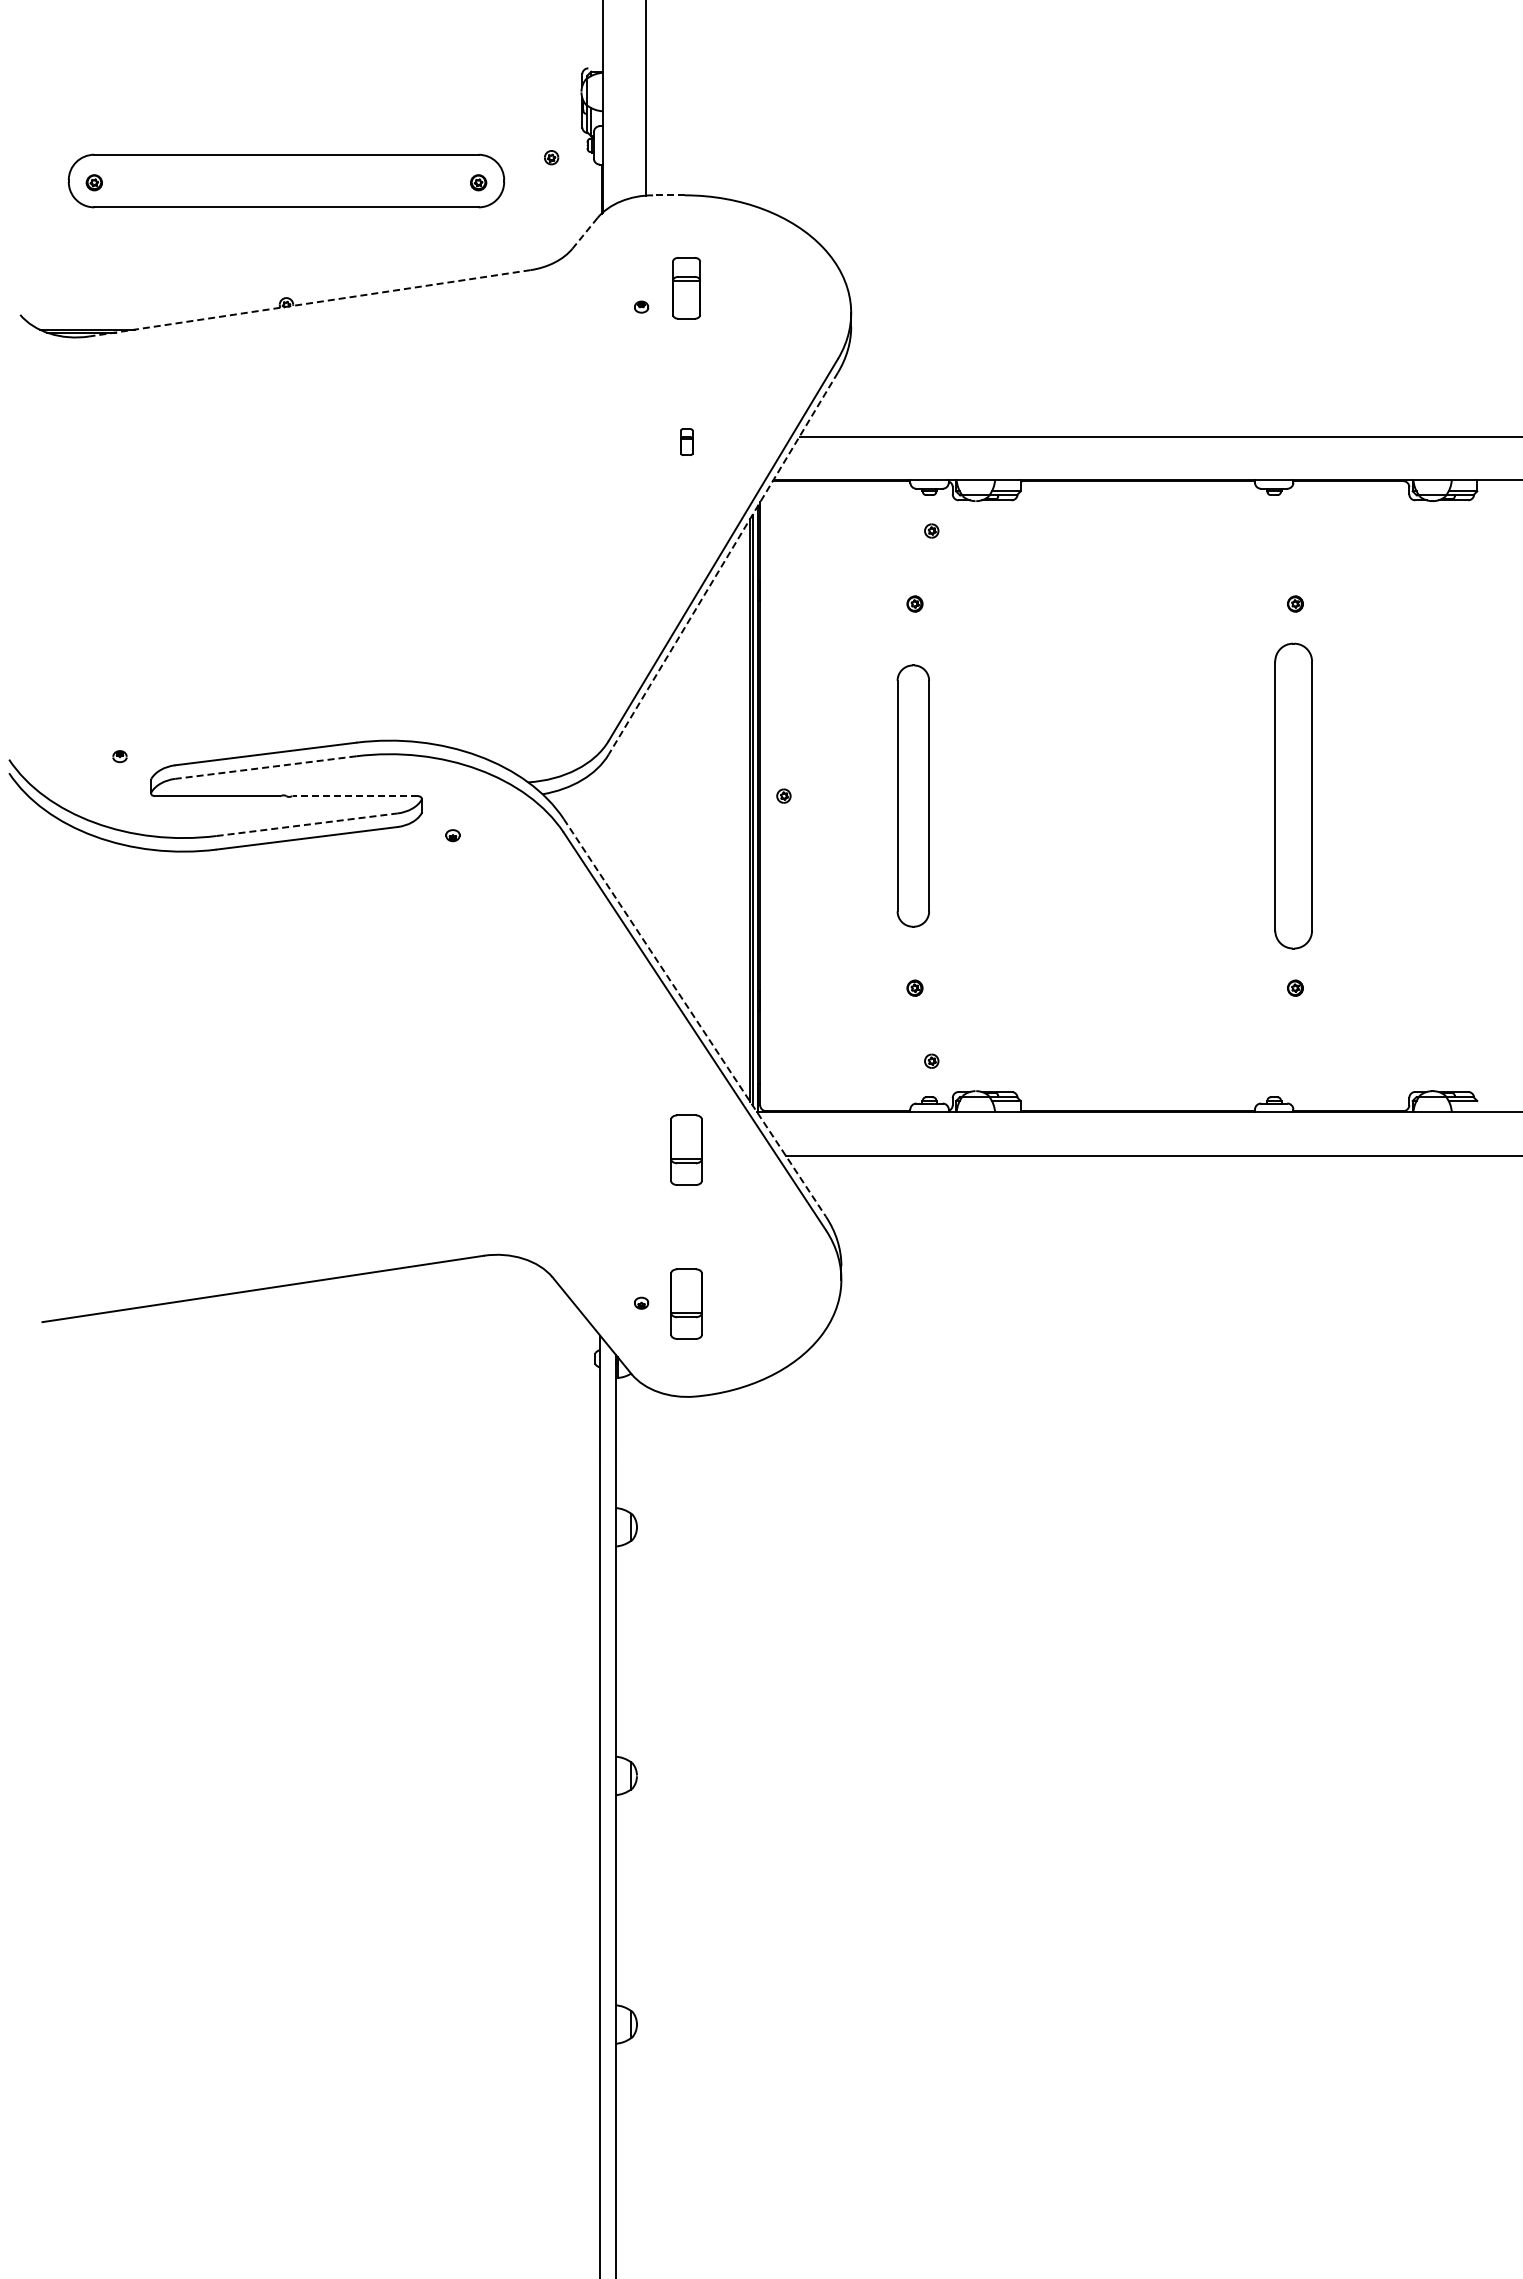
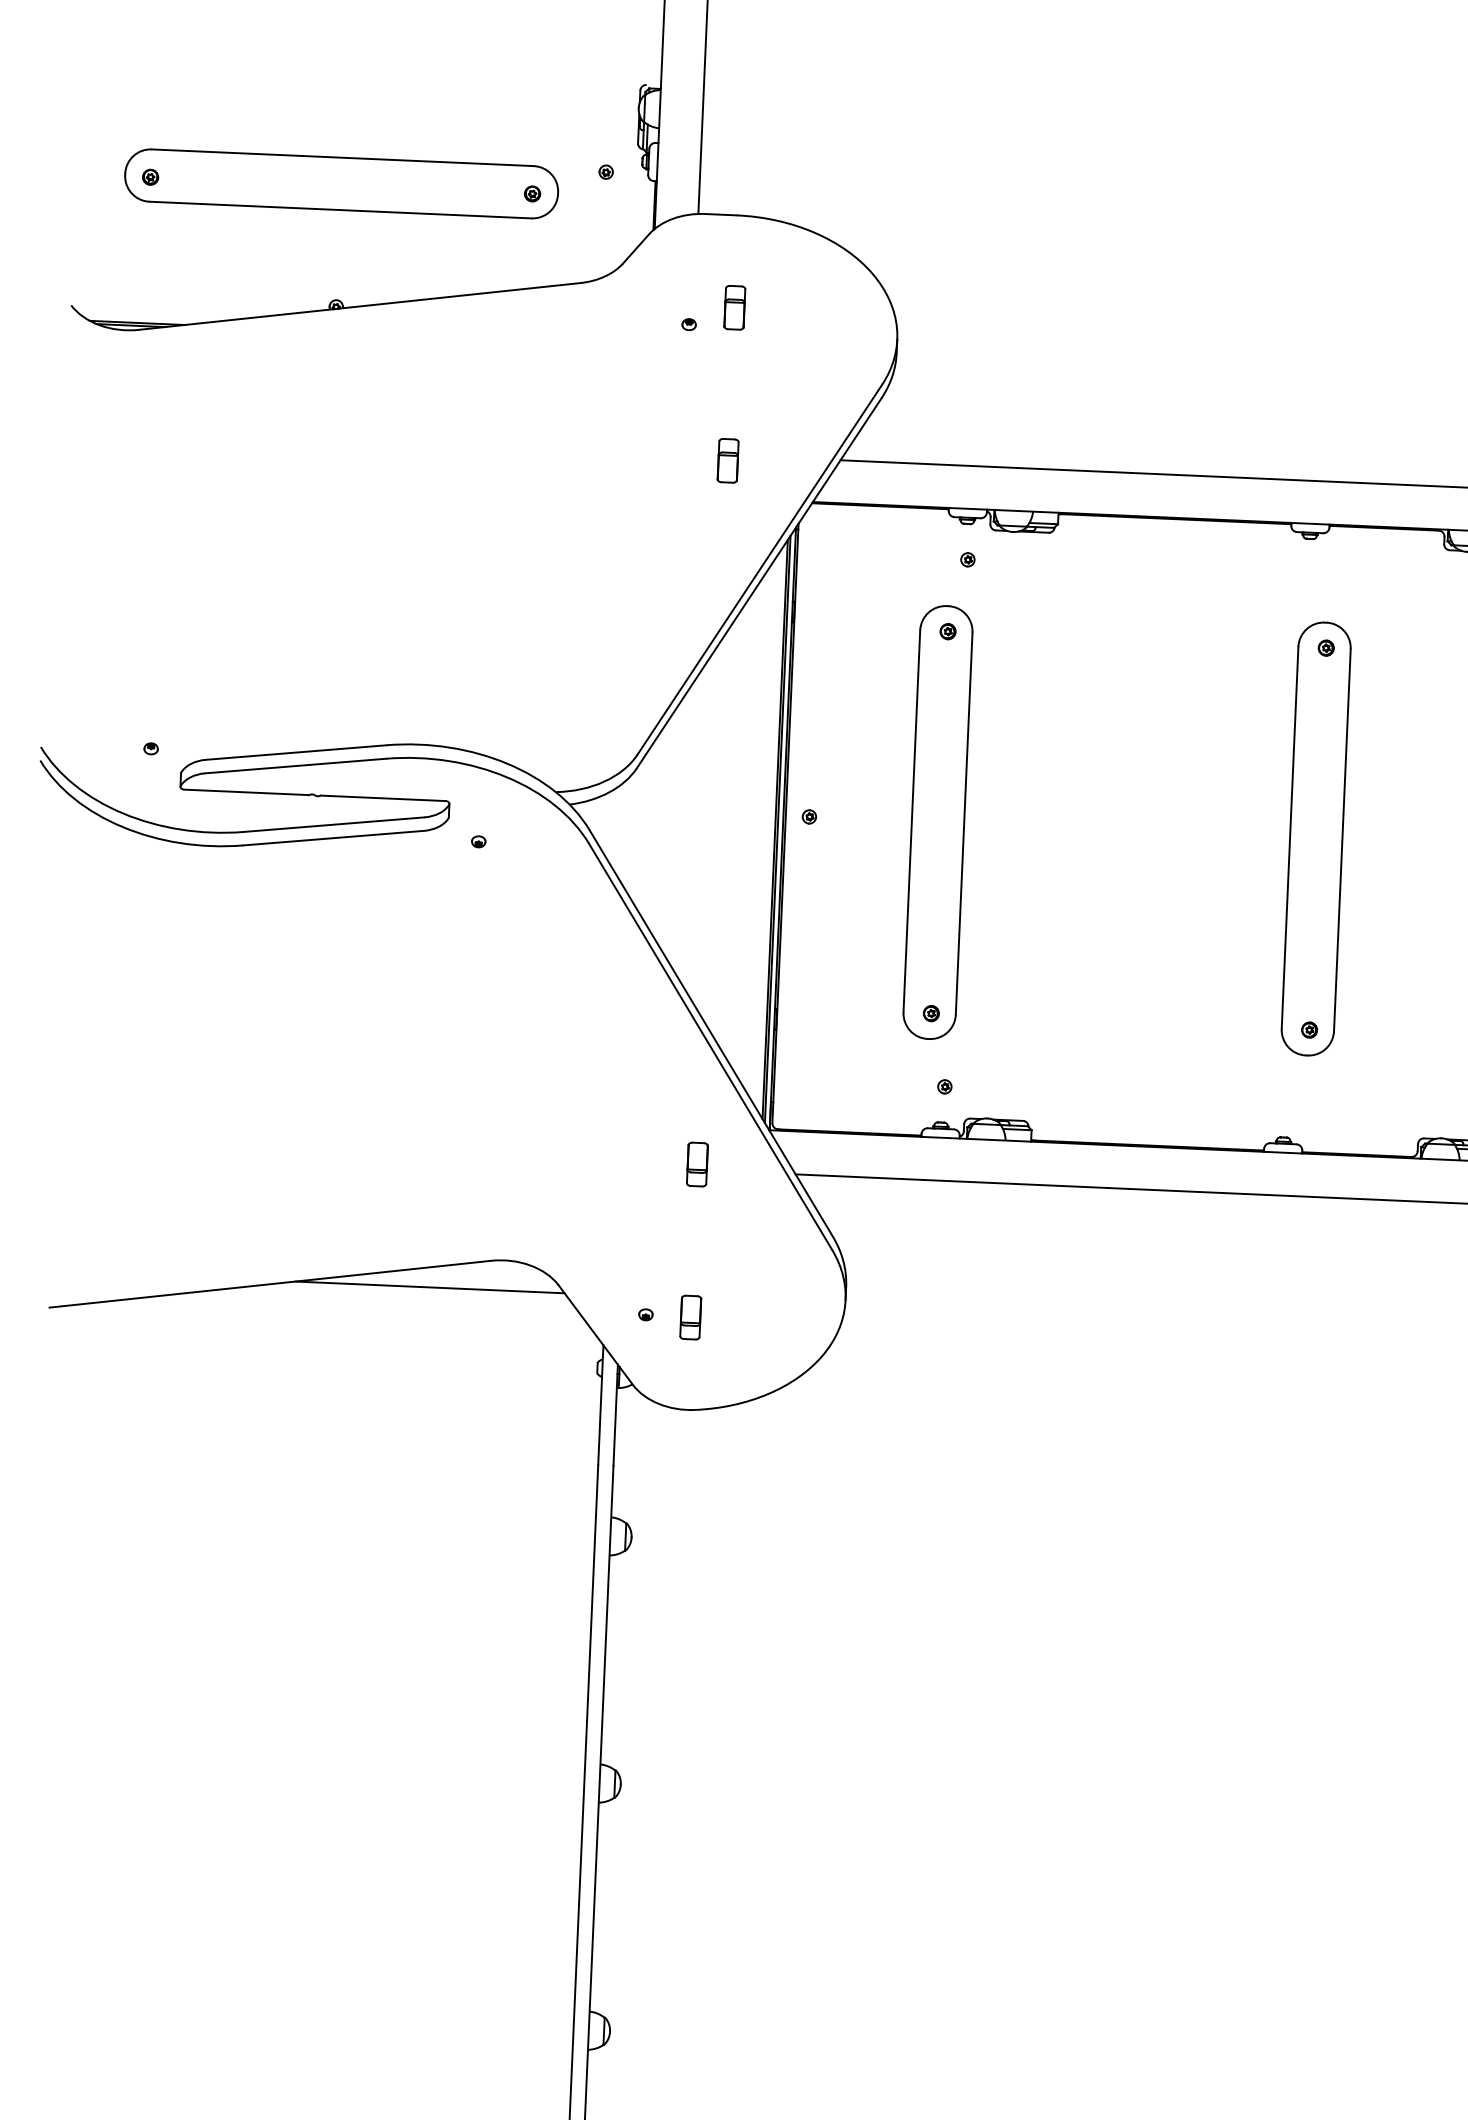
line: (668, 195) -> (720, 214), dashed -> solid
line: (585, 233) -> (636, 249), dashed -> solid
part: (686, 287) -> (734, 307), size x0.71
line: (309, 303) -> (359, 306), dashed -> solid
part: (686, 441) -> (727, 460), size x1.67
line: (723, 563) -> (759, 583), dashed -> solid
line: (265, 767) -> (295, 765), dashed -> solid
part: (913, 795) -> (938, 821), size x1.67
part: (1293, 795) -> (1316, 838), size x1.43
line: (355, 796) -> (383, 798), dashed -> solid
line: (307, 824) -> (334, 824), dashed -> solid
line: (694, 1017) -> (710, 1033), dashed -> solid
part: (686, 1149) -> (697, 1163), size x0.62
line: (423, 1285) -> (429, 1287), added
part: (686, 1303) -> (690, 1317), size x0.62

